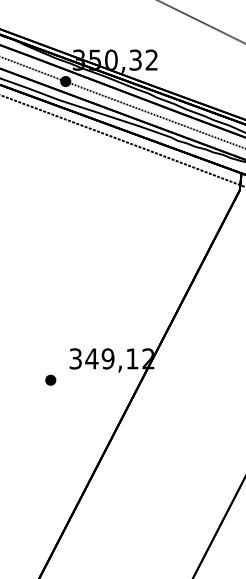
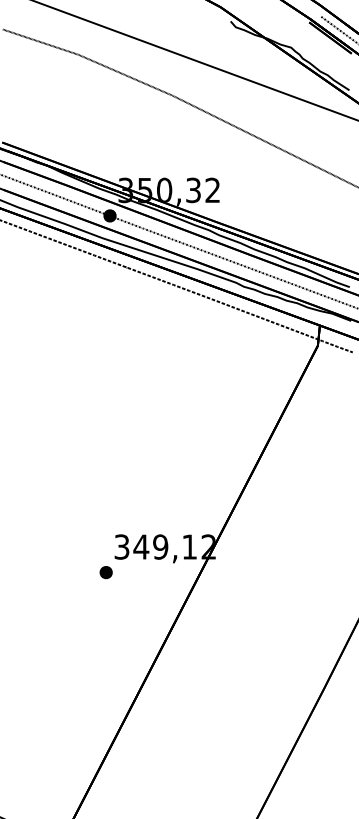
part: (50, 380) -> (105, 572), moved

